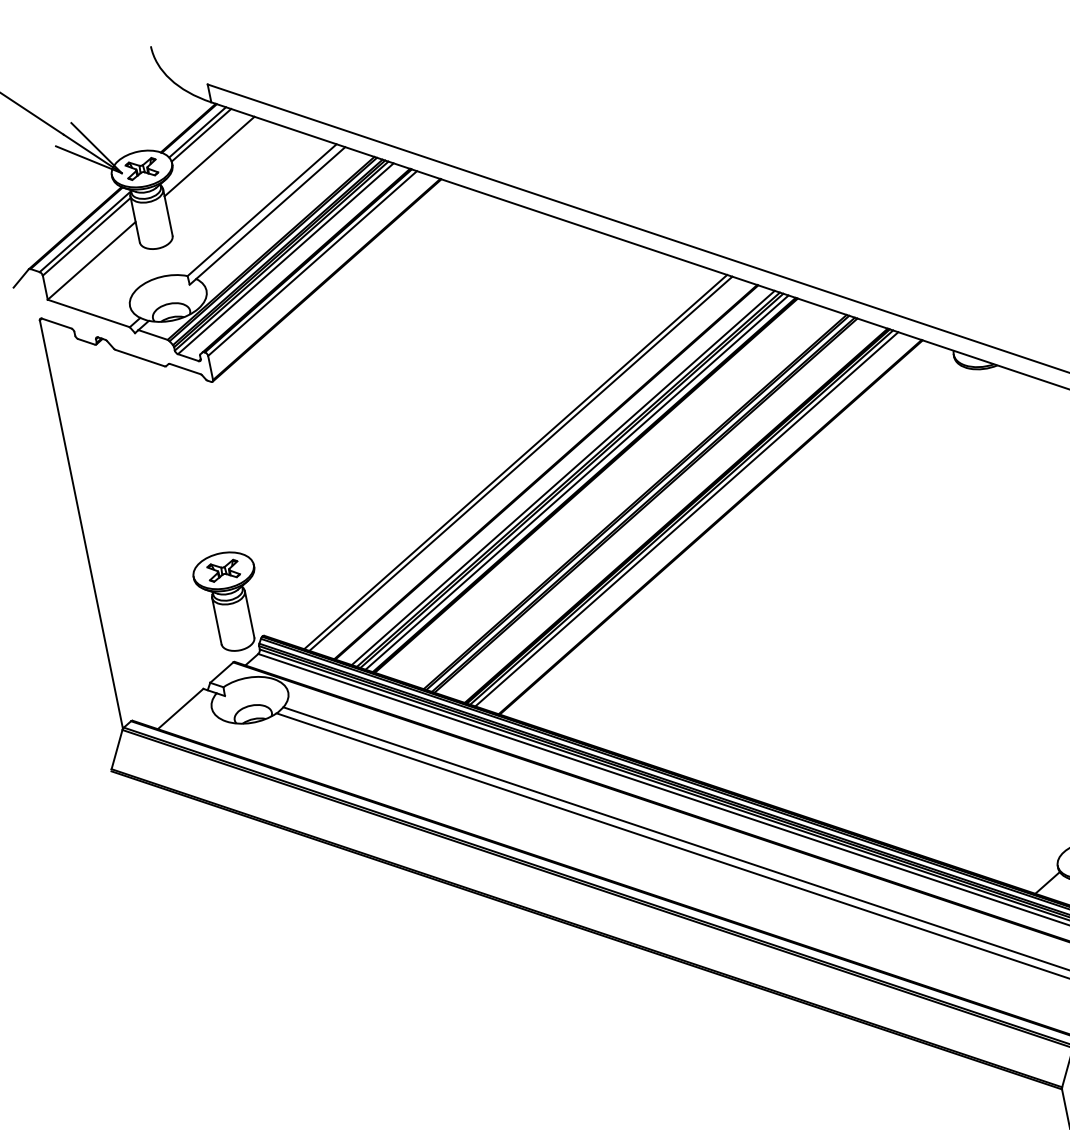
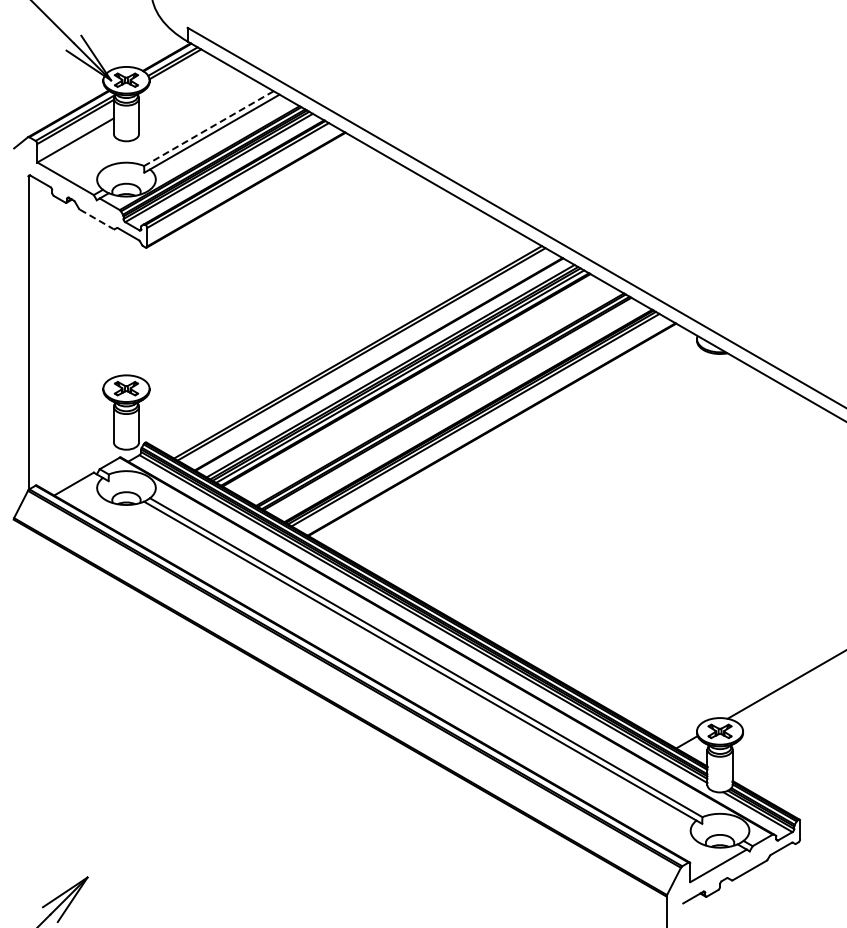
line: (209, 155) -> (178, 80), removed
line: (261, 210) -> (208, 128), solid -> dashed
line: (141, 358) -> (97, 219), solid -> dashed

